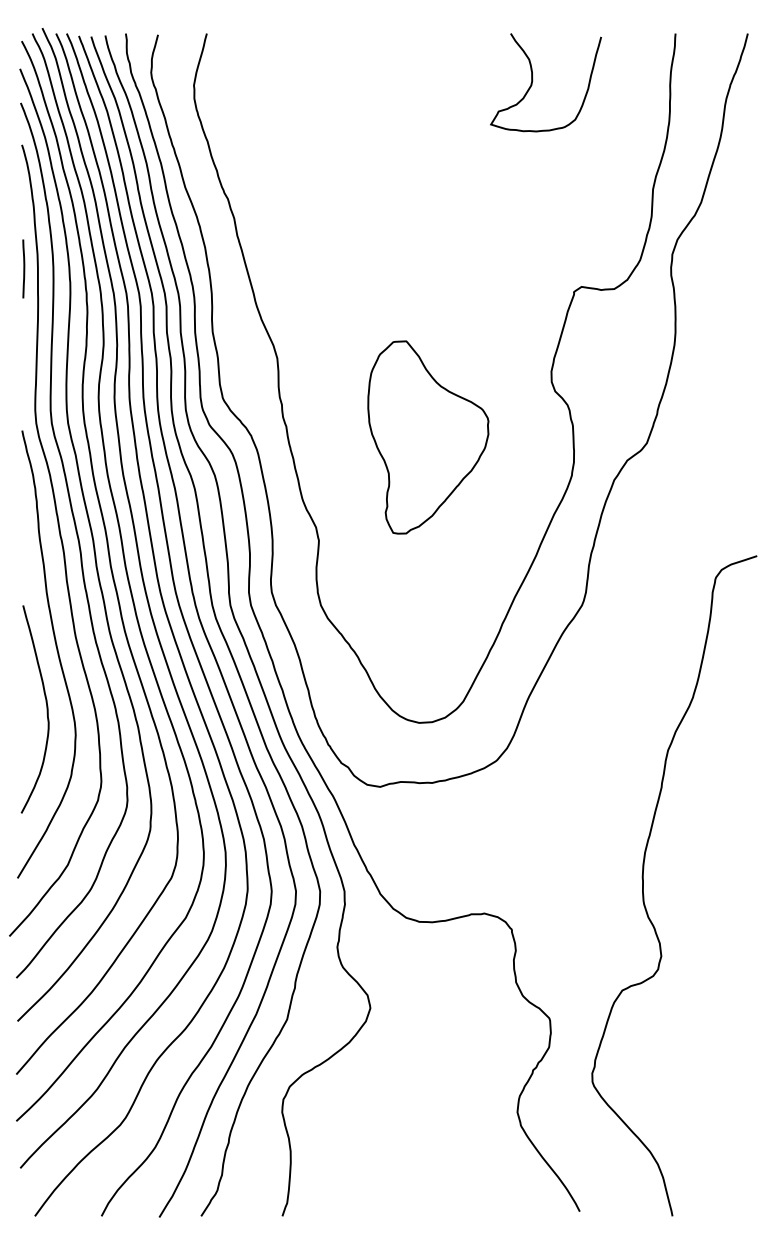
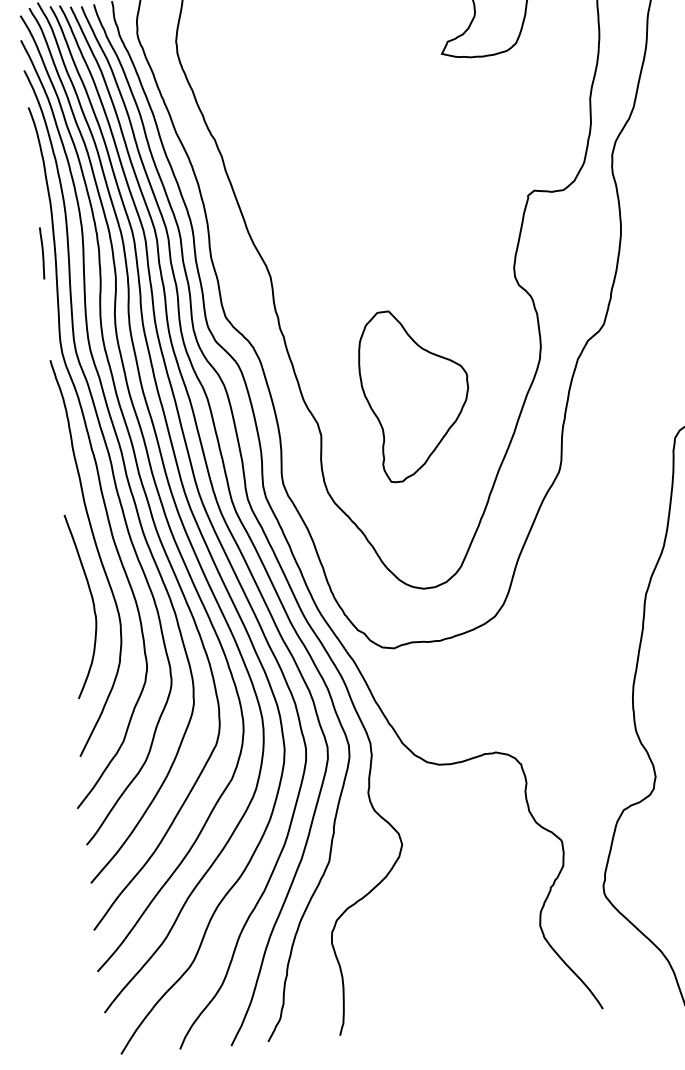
line: (23, 268) -> (42, 253), moved
part: (428, 437) -> (415, 394), moved

